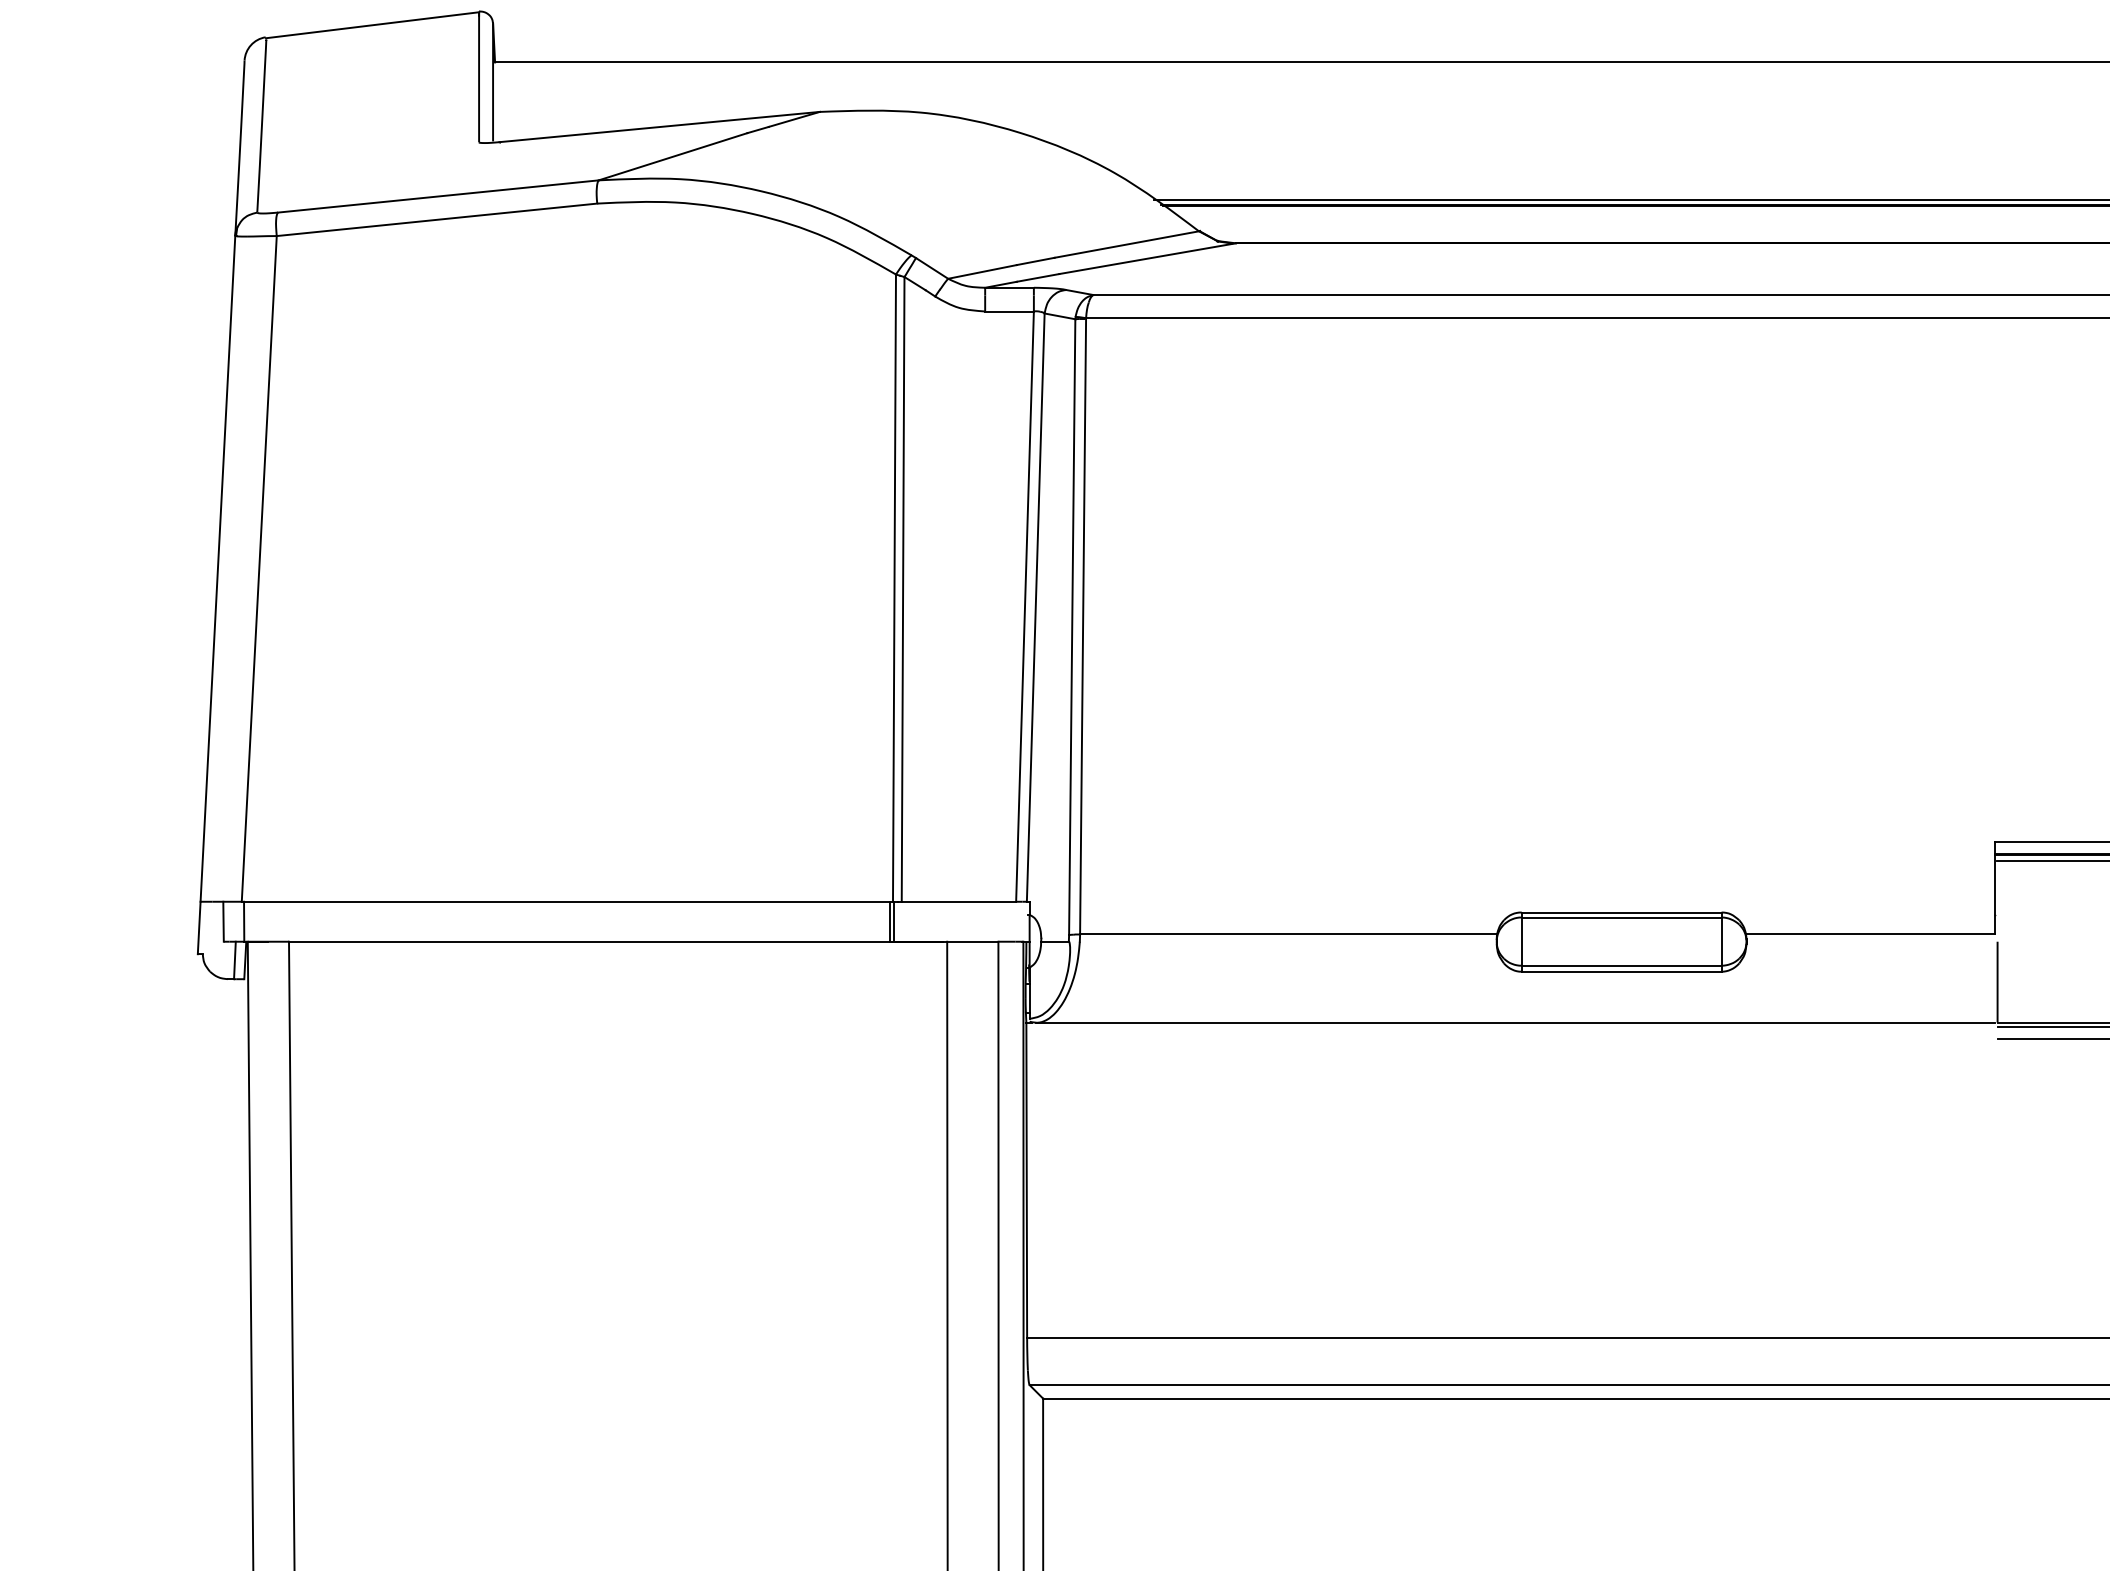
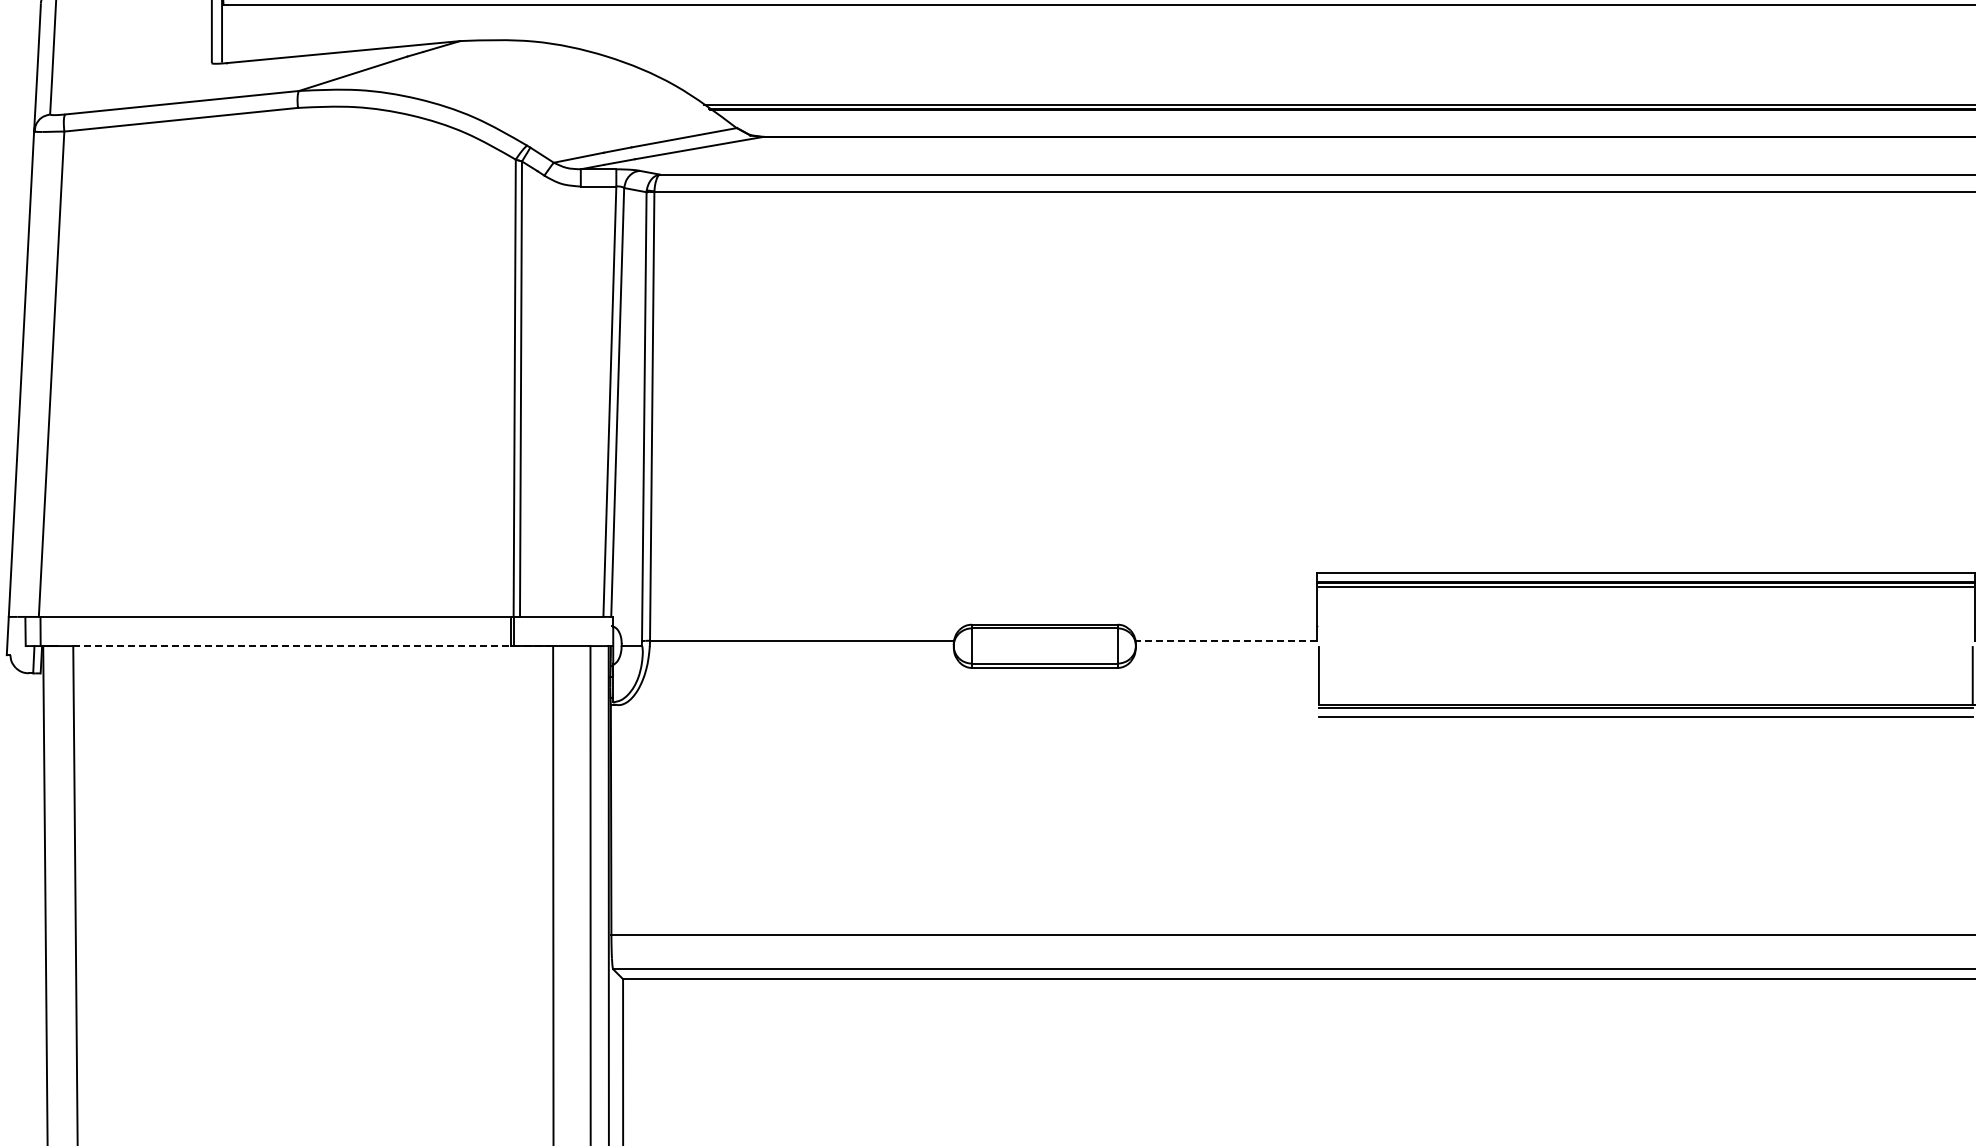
line: (1870, 934) -> (1226, 640), solid -> dashed
line: (618, 942) -> (313, 646), solid -> dashed
line: (1515, 1023) -> (967, 705), removed

